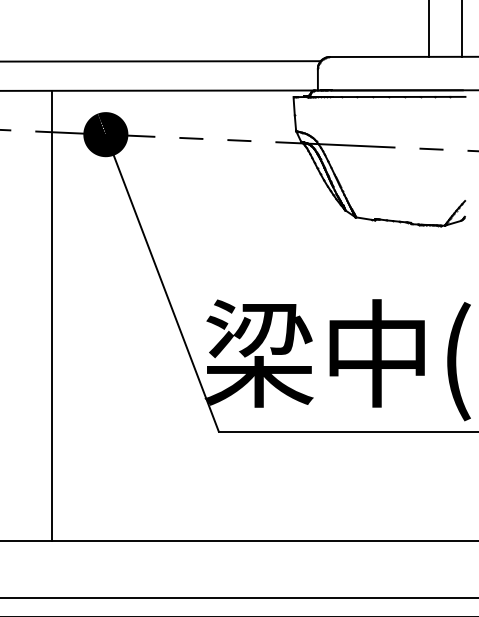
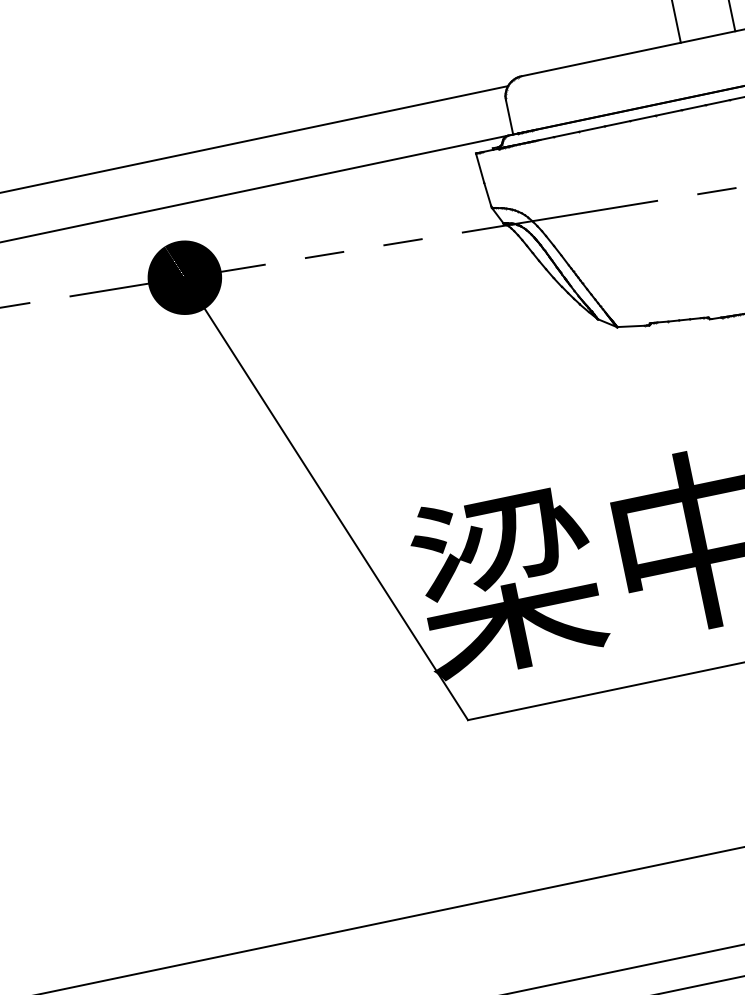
line: (52, 315) -> (159, 588), removed

